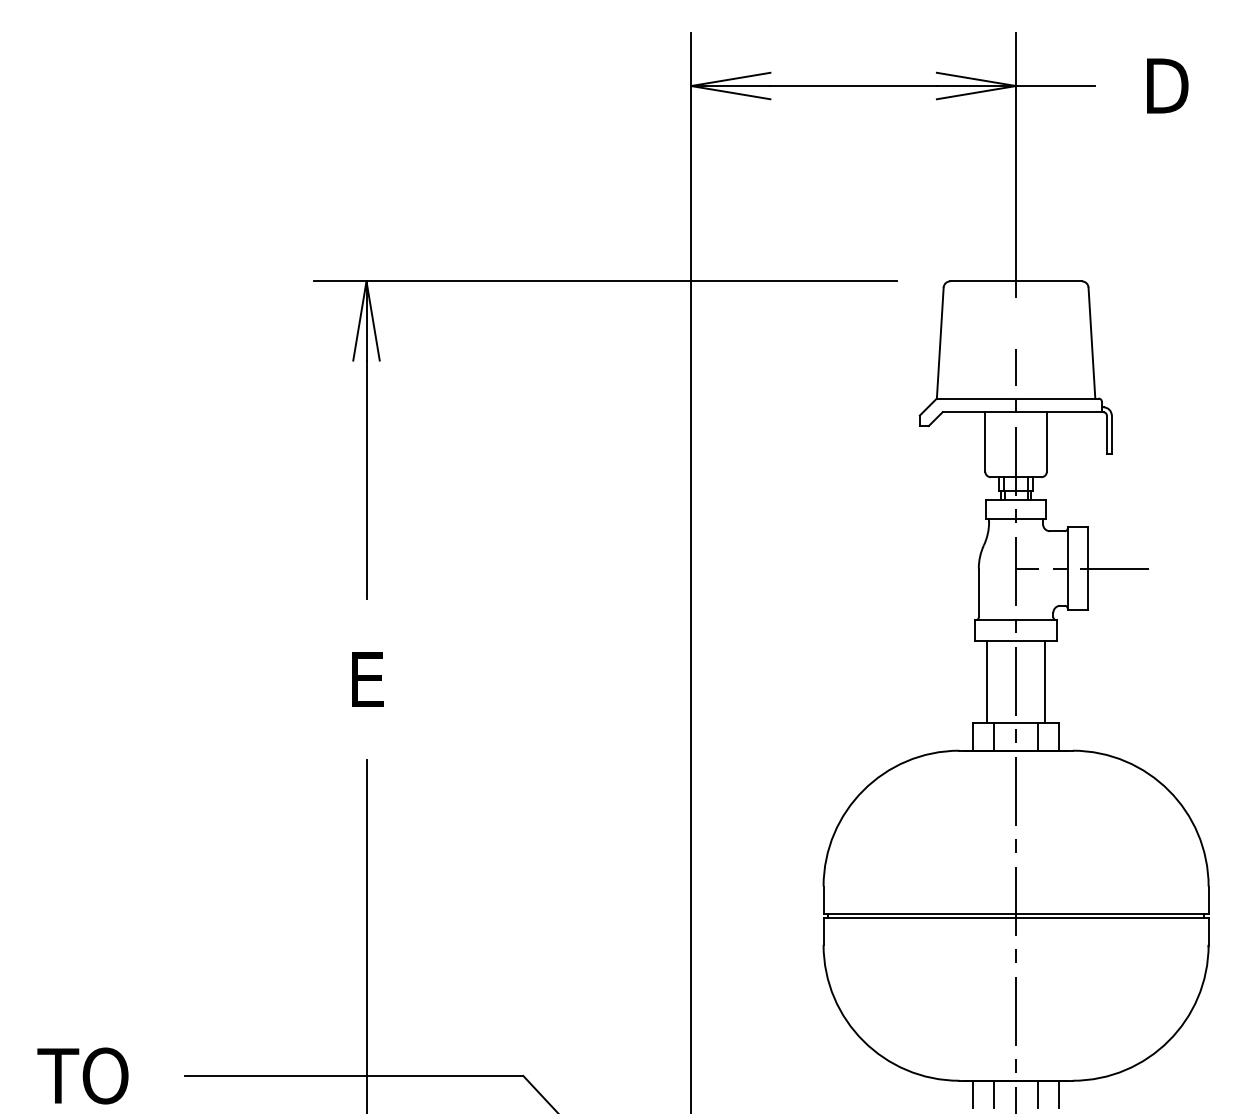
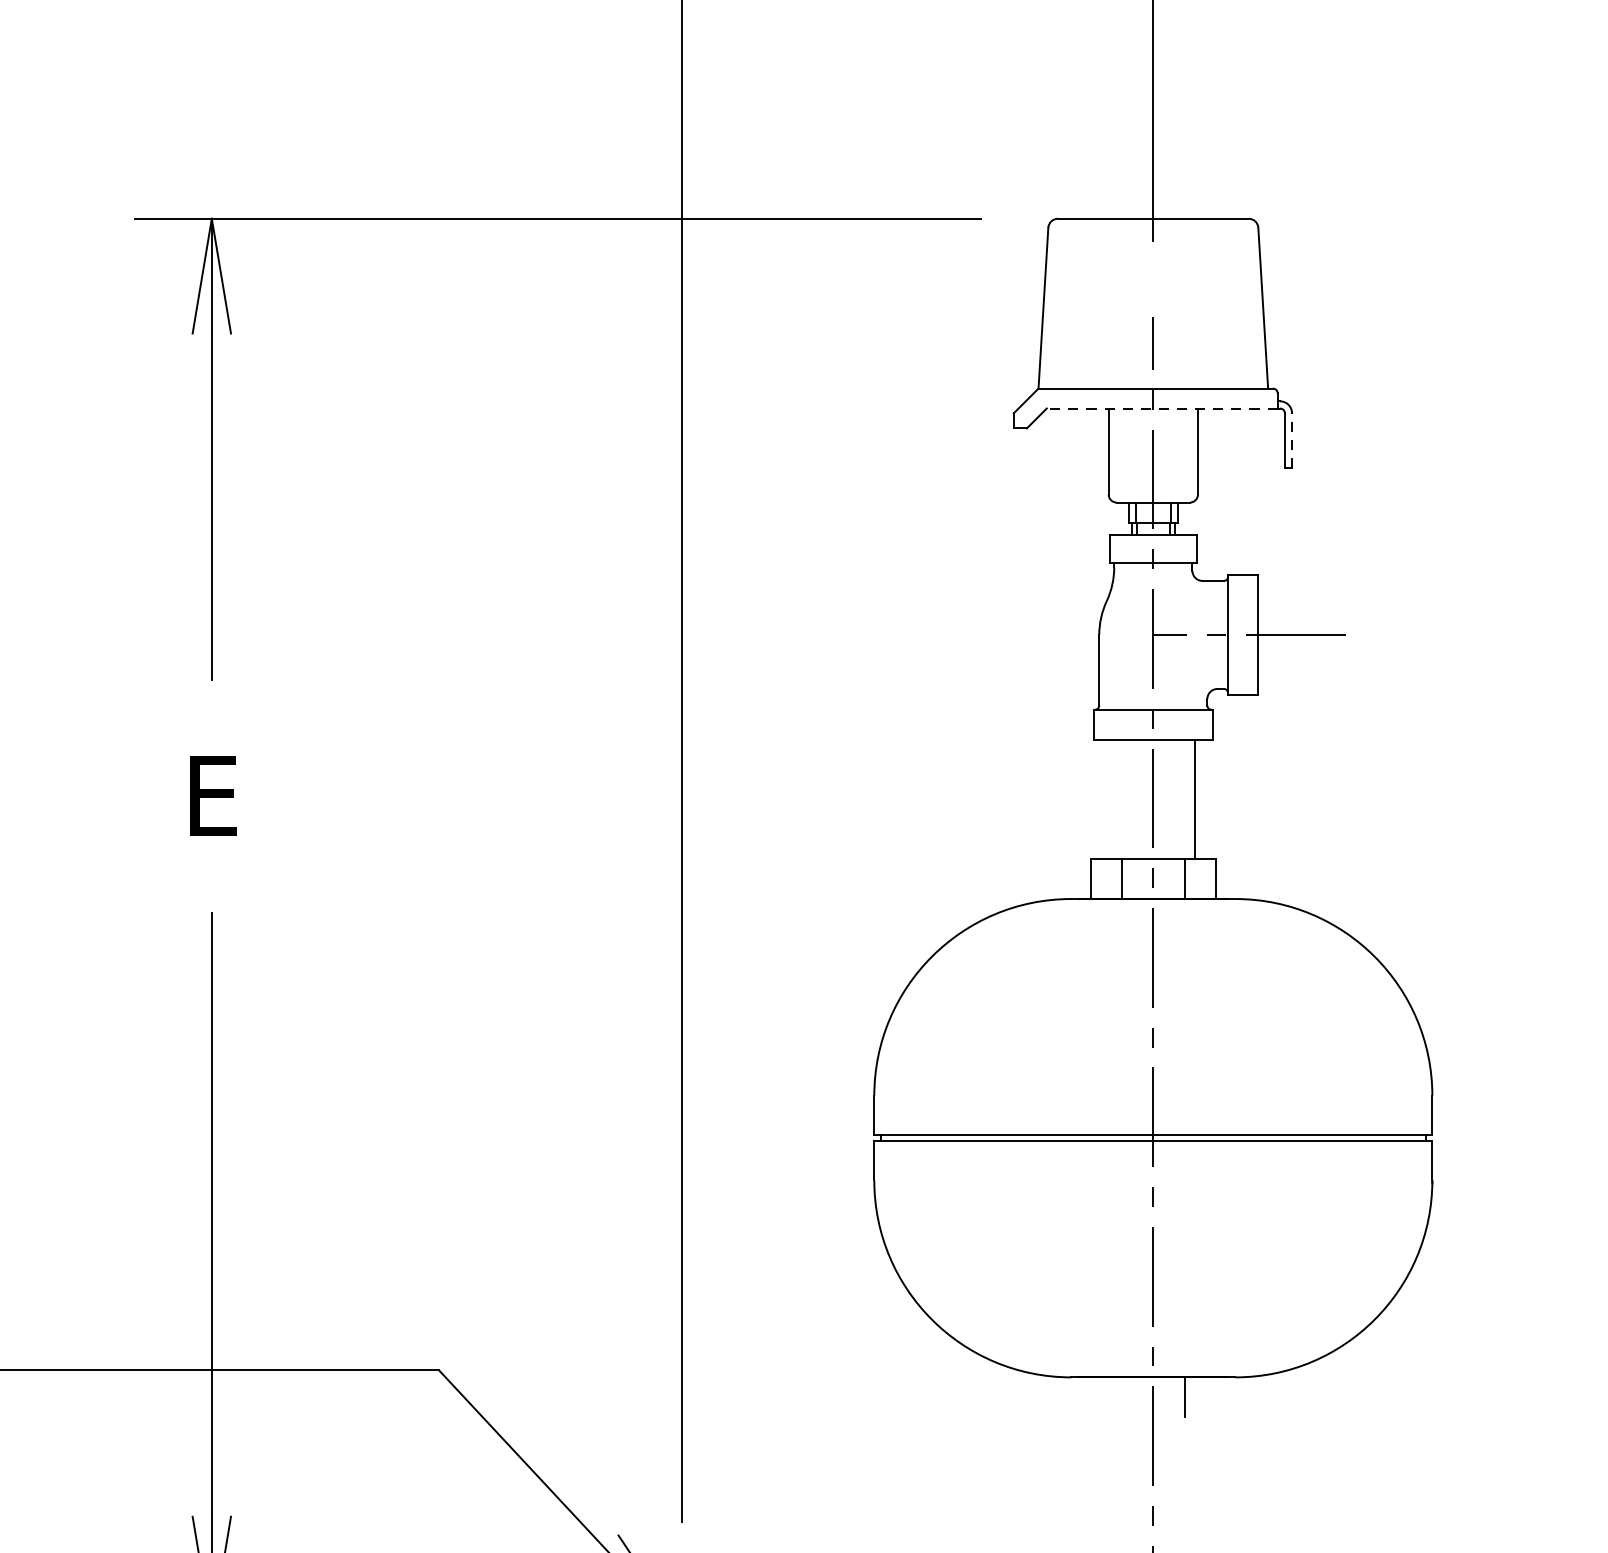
line: (1022, 412) -> (1162, 408), solid -> dashed
line: (1111, 434) -> (1291, 440), solid -> dashed
line: (987, 681) -> (1111, 798), removed
line: (972, 1094) -> (1090, 1397), removed
line: (994, 1094) -> (1122, 1397), removed
line: (1059, 1094) -> (1216, 1397), removed

